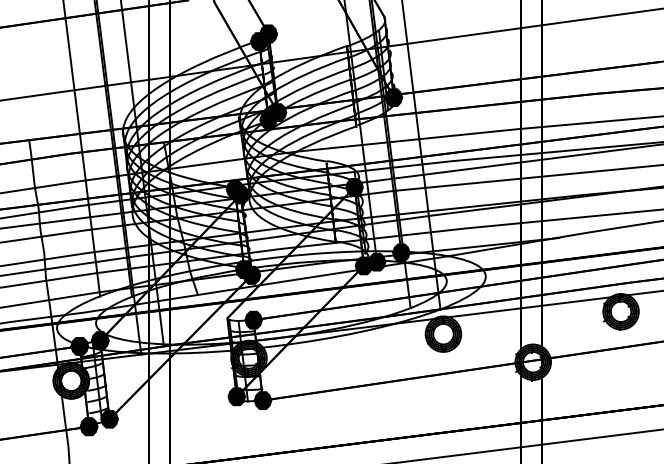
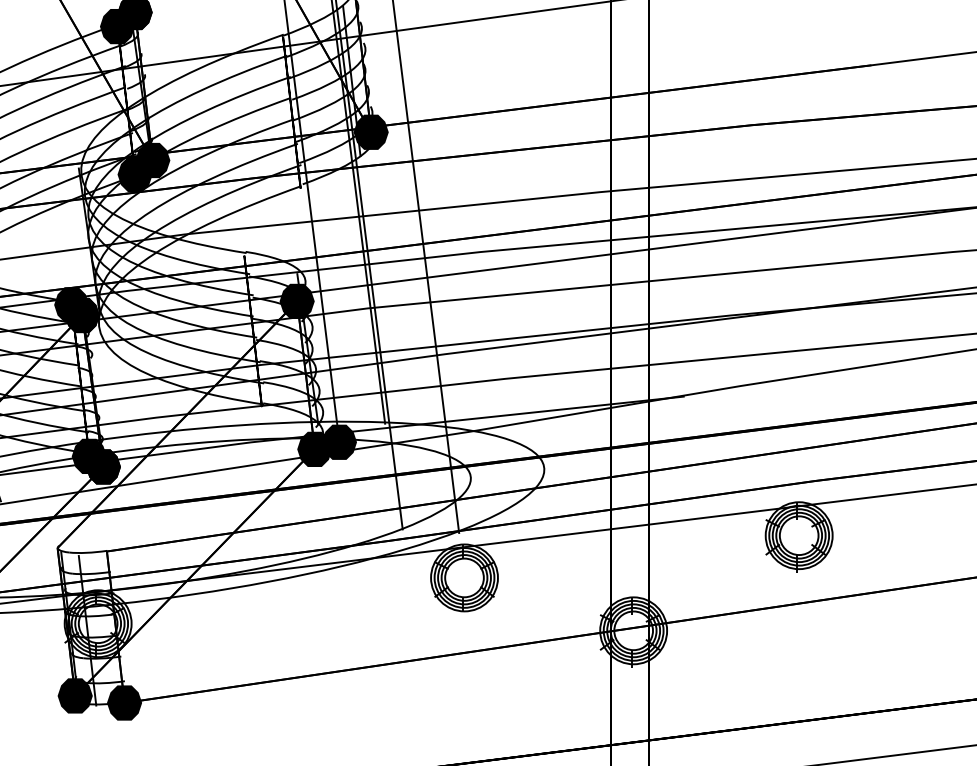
fill: (401, 252) -> (385, 424), removed
fill: (253, 319) -> (106, 550), removed

